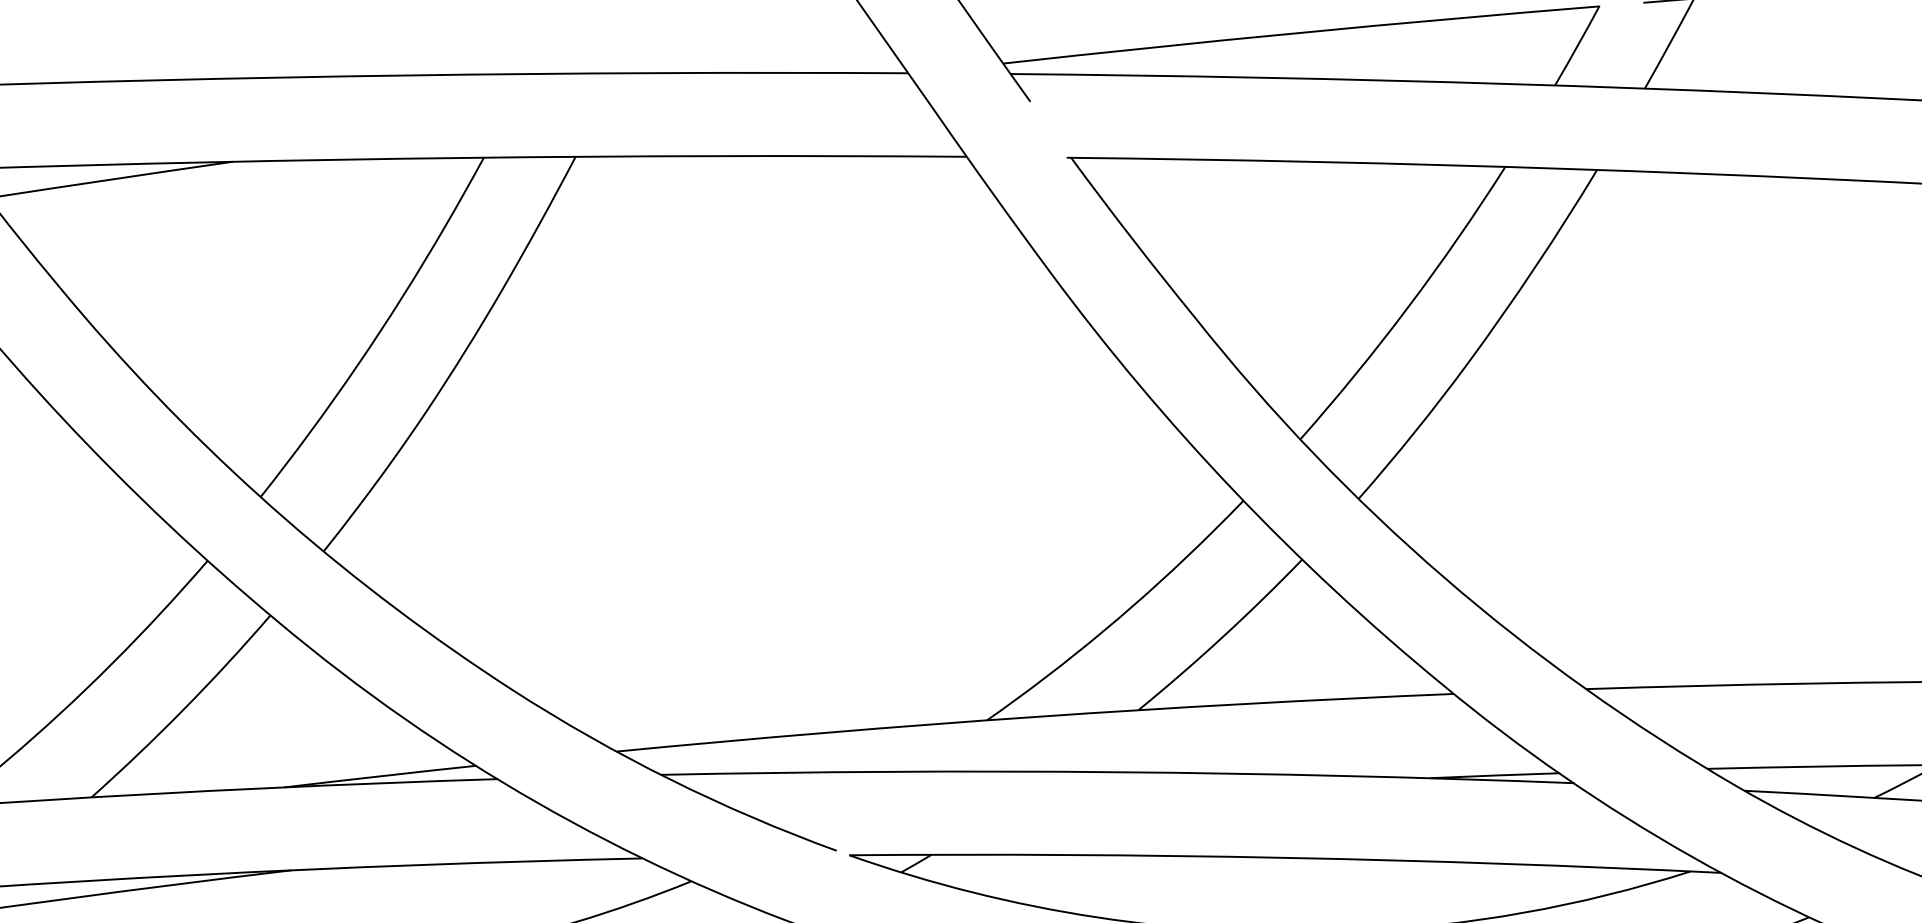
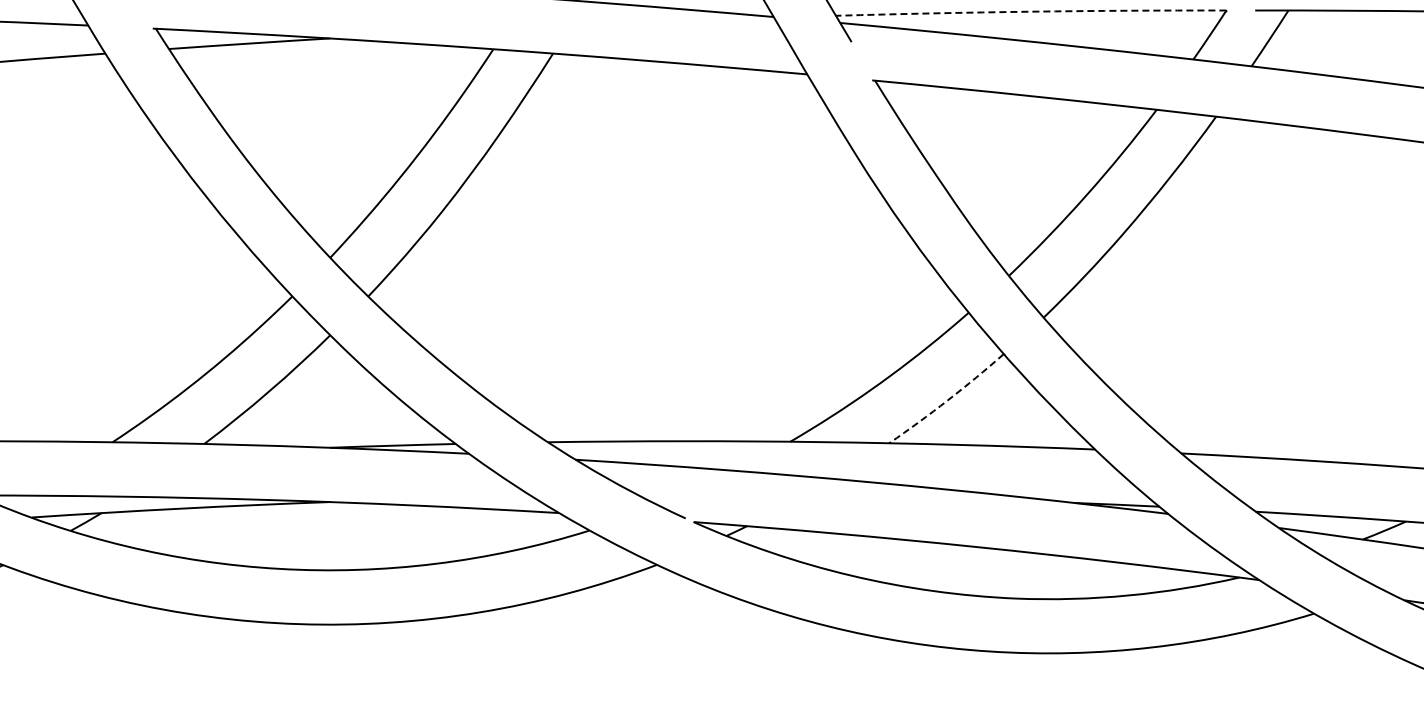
line: (1301, 32) -> (1031, 11), solid -> dashed
line: (1222, 637) -> (947, 400), solid -> dashed

